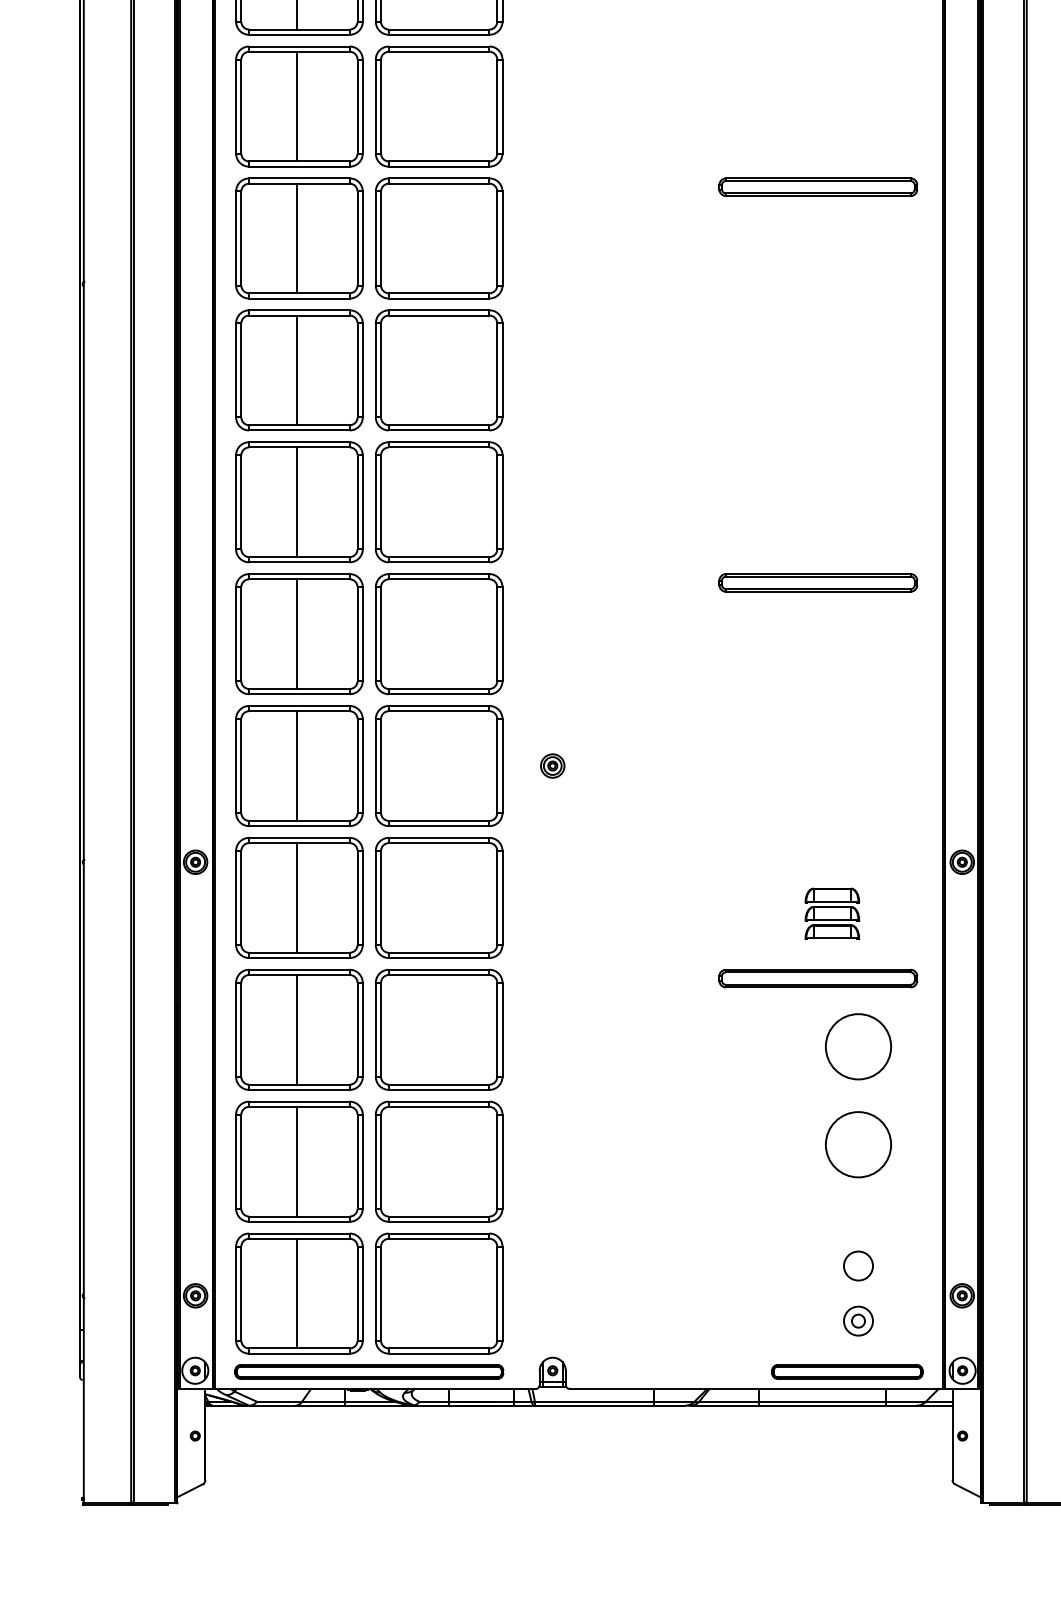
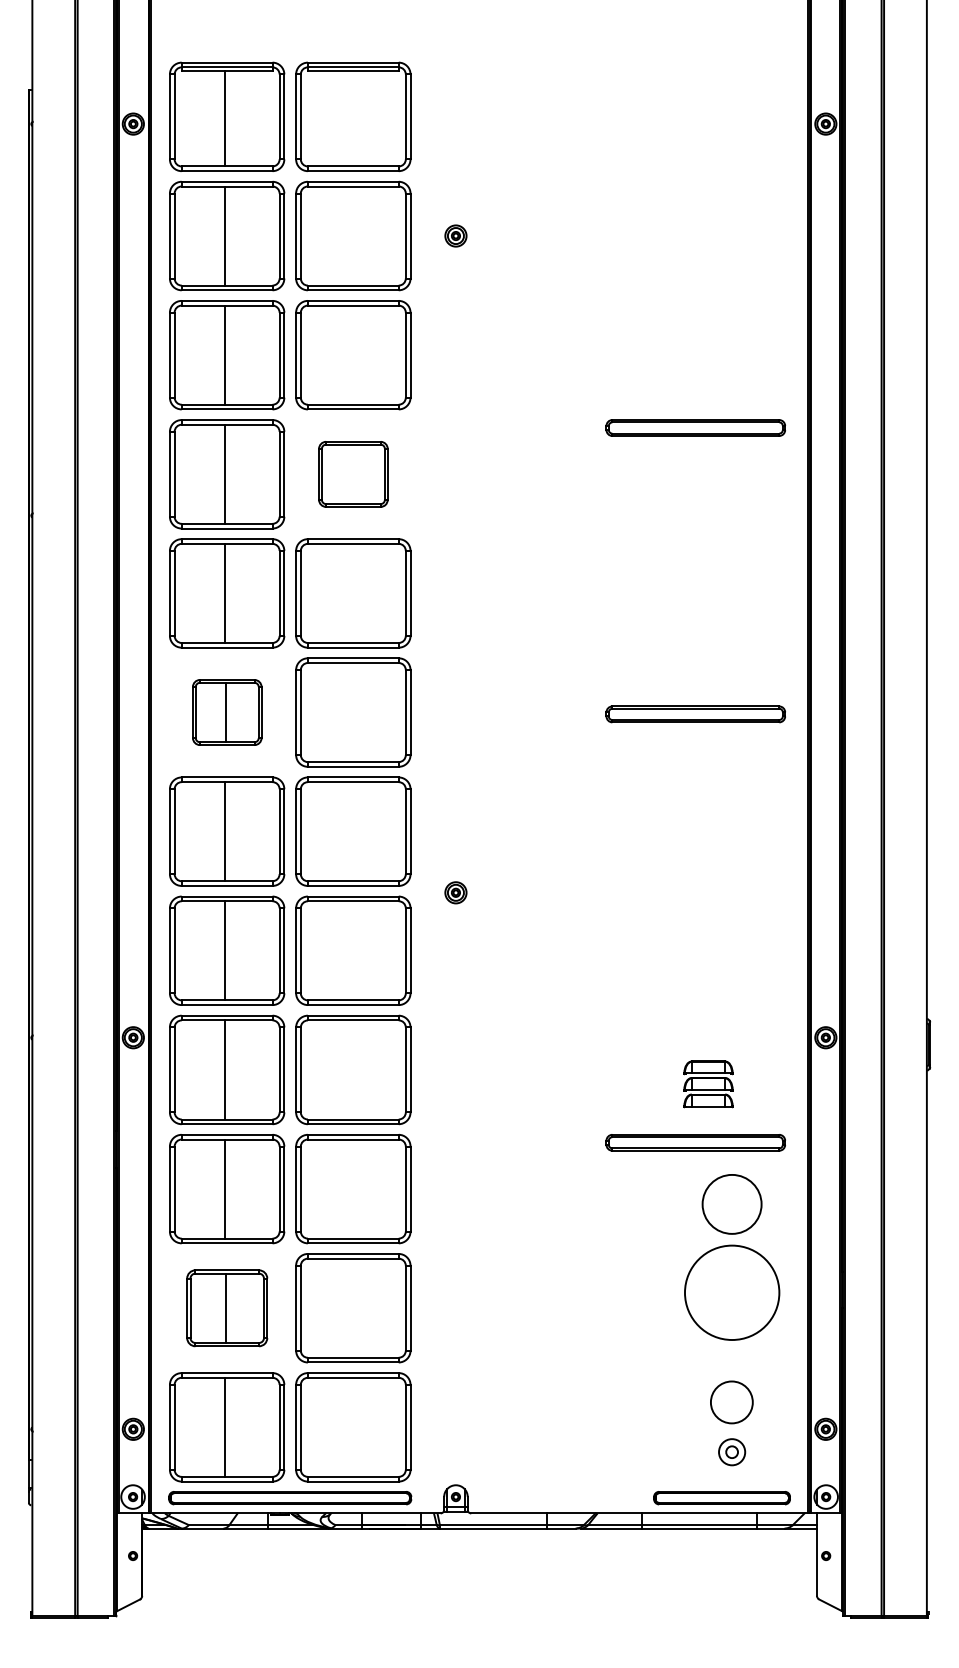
part: (439, 238) -> (353, 474), size x0.6
part: (299, 502) -> (227, 712), size x0.6
part: (817, 583) -> (695, 714), moved
part: (552, 765) -> (455, 892), moved
circle: (857, 1144) -> (731, 1292), size x1.6
part: (299, 1162) -> (227, 1308), size x0.7
circle: (858, 1266) -> (732, 1402), size x1.6

